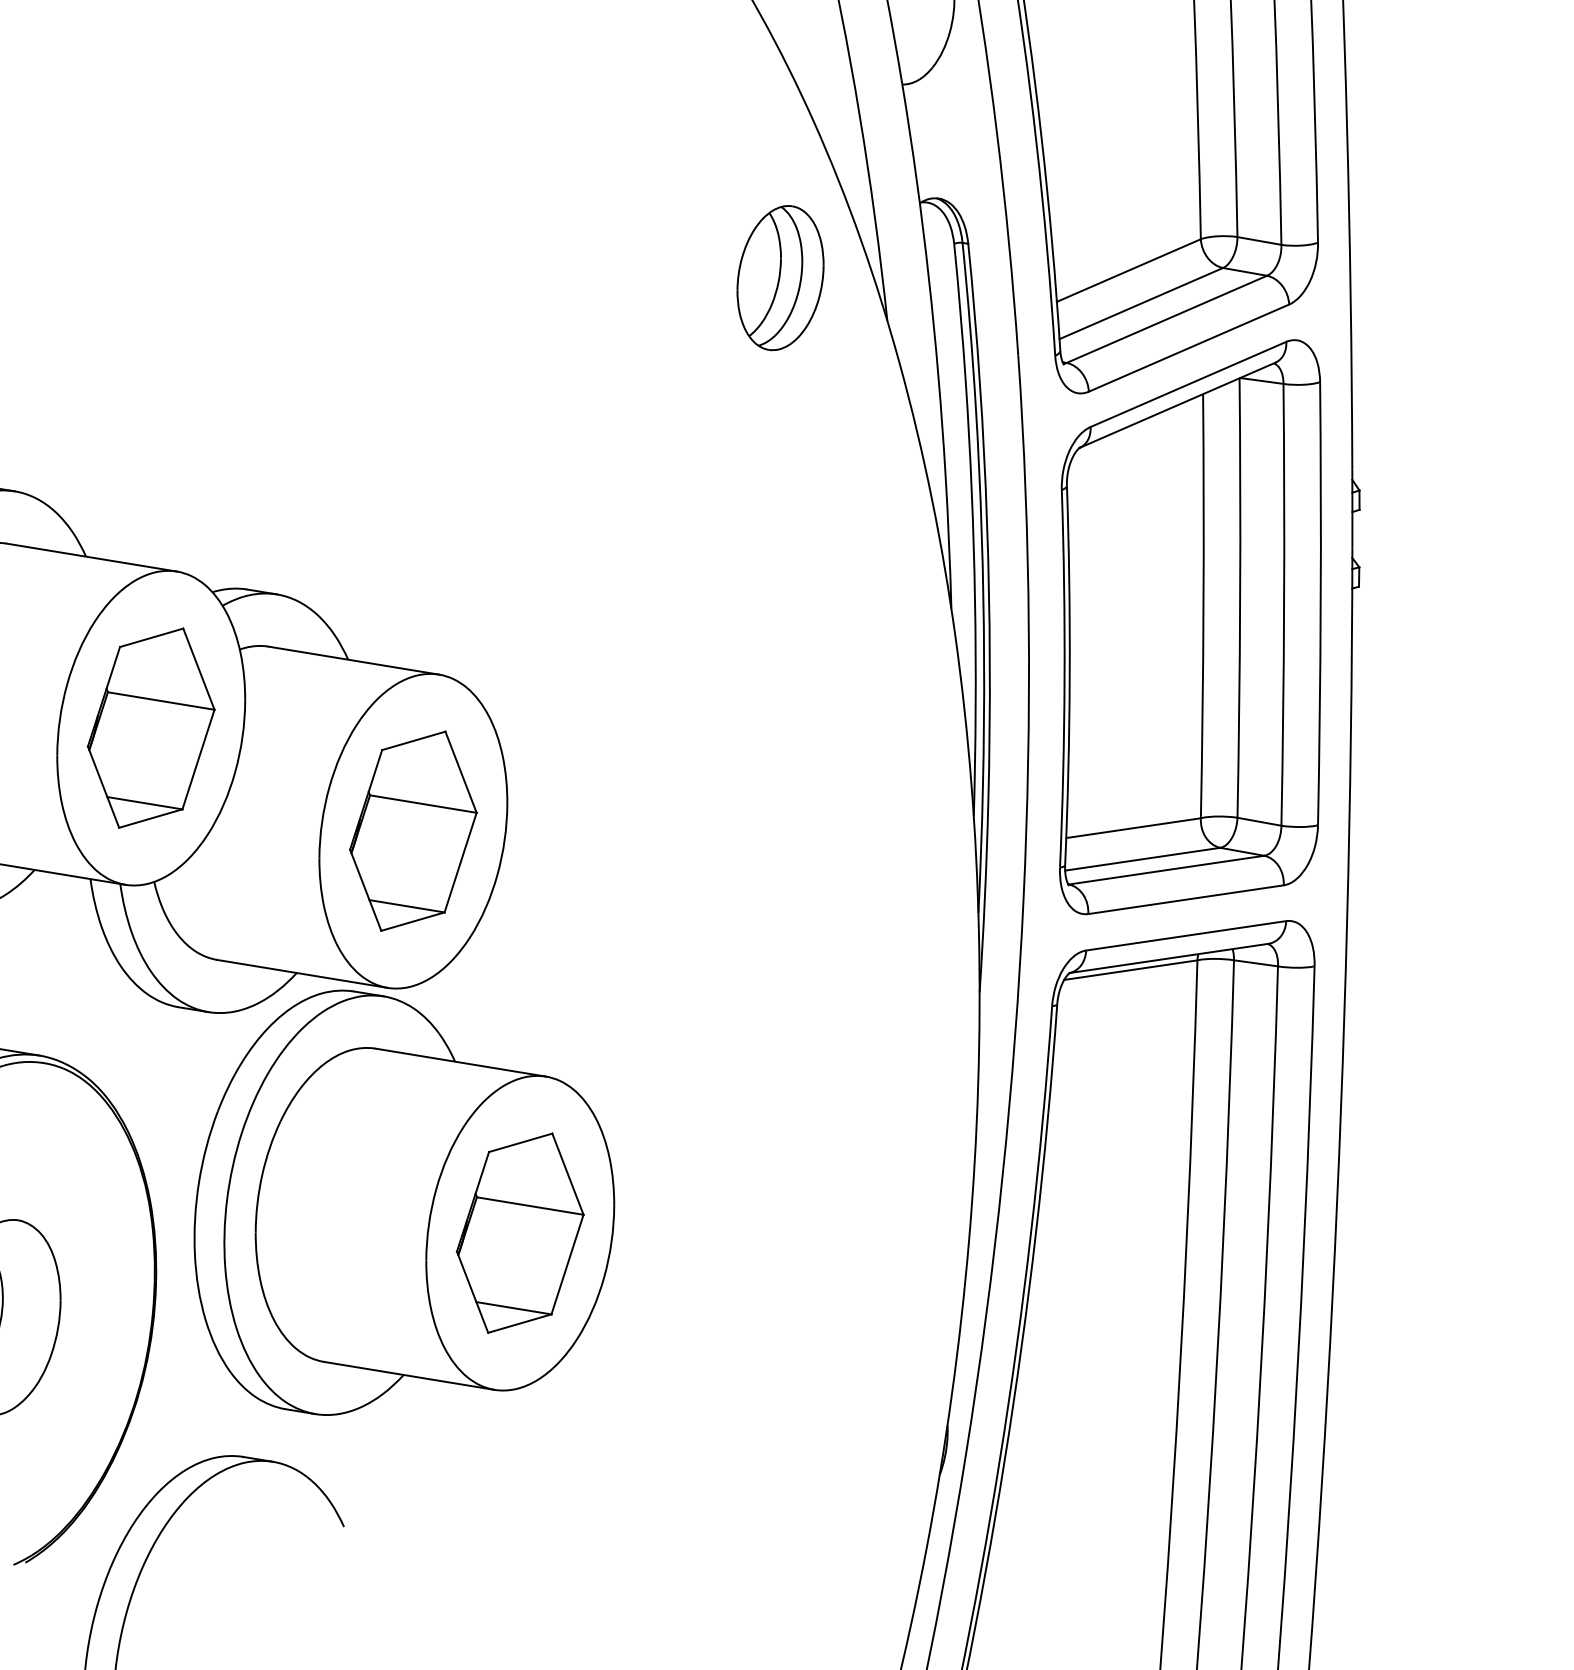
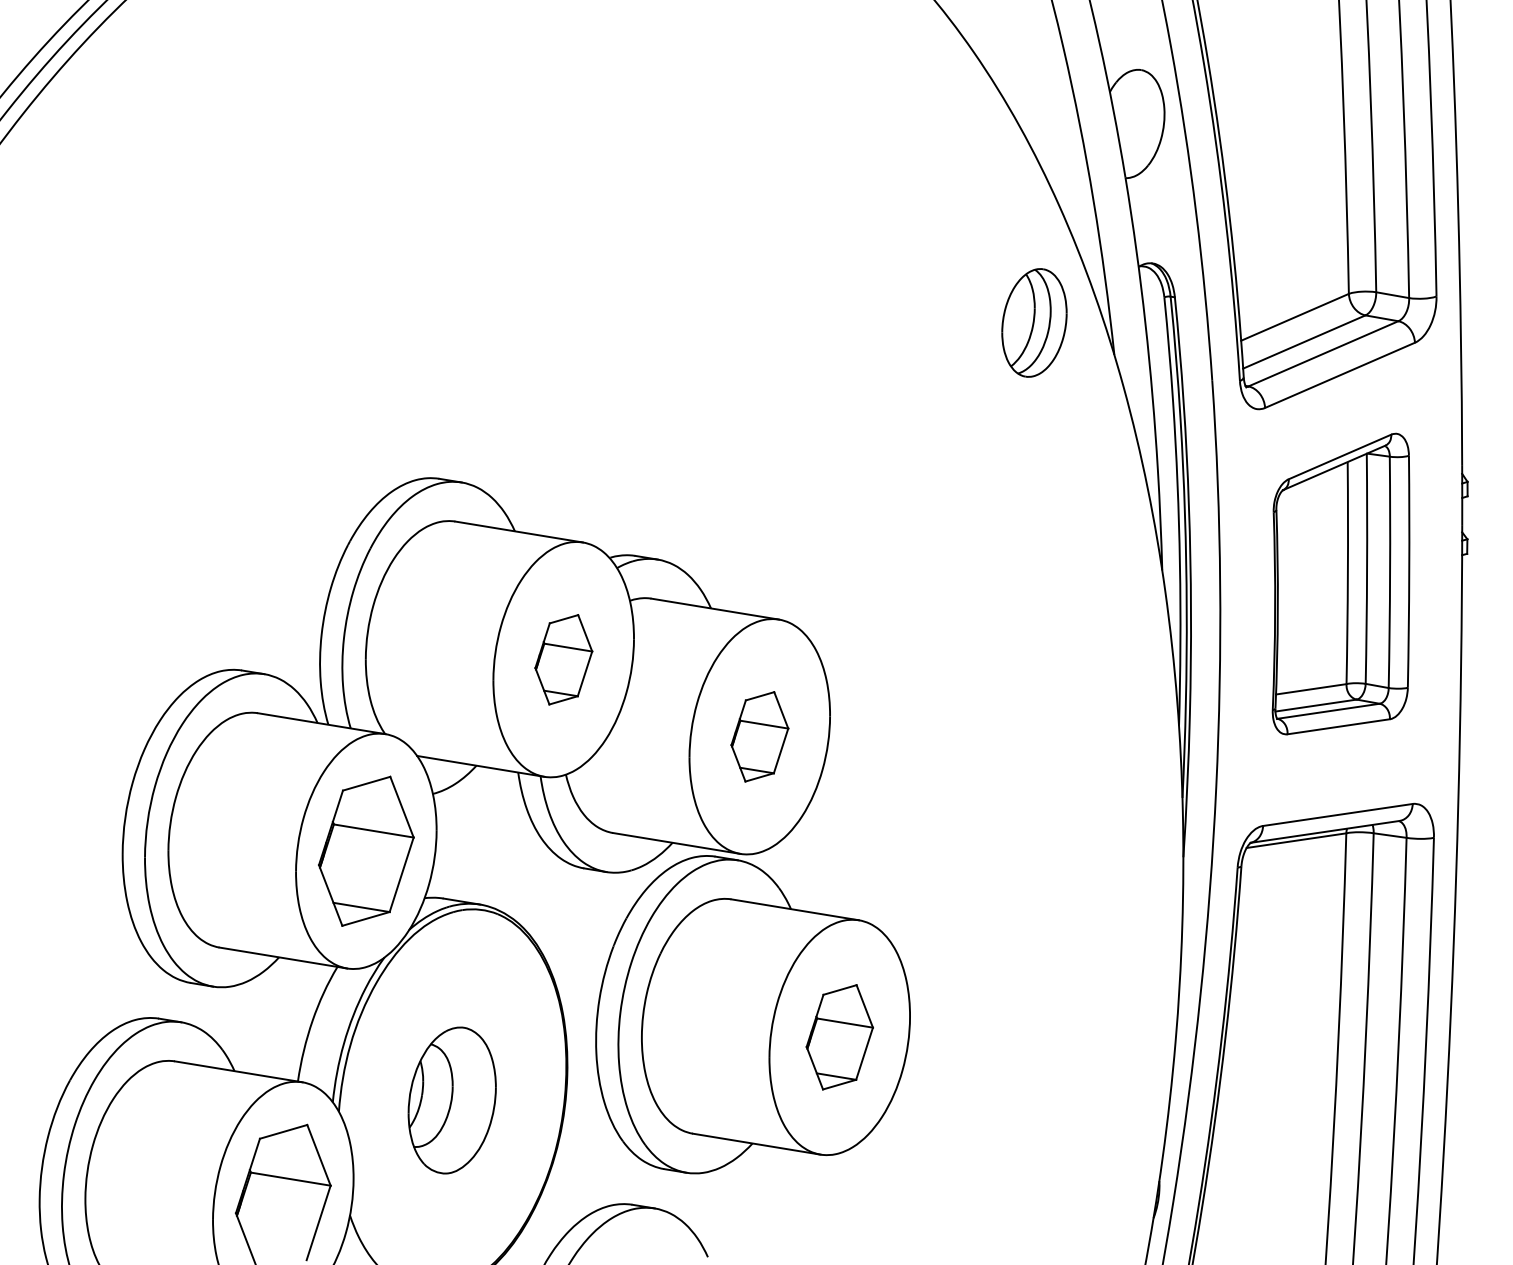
part: (1189, 626) -> (1340, 583), size x0.7
part: (150, 727) -> (563, 659), size x0.6
part: (412, 830) -> (759, 736), size x0.6
part: (519, 1231) -> (839, 1036), size x0.7

